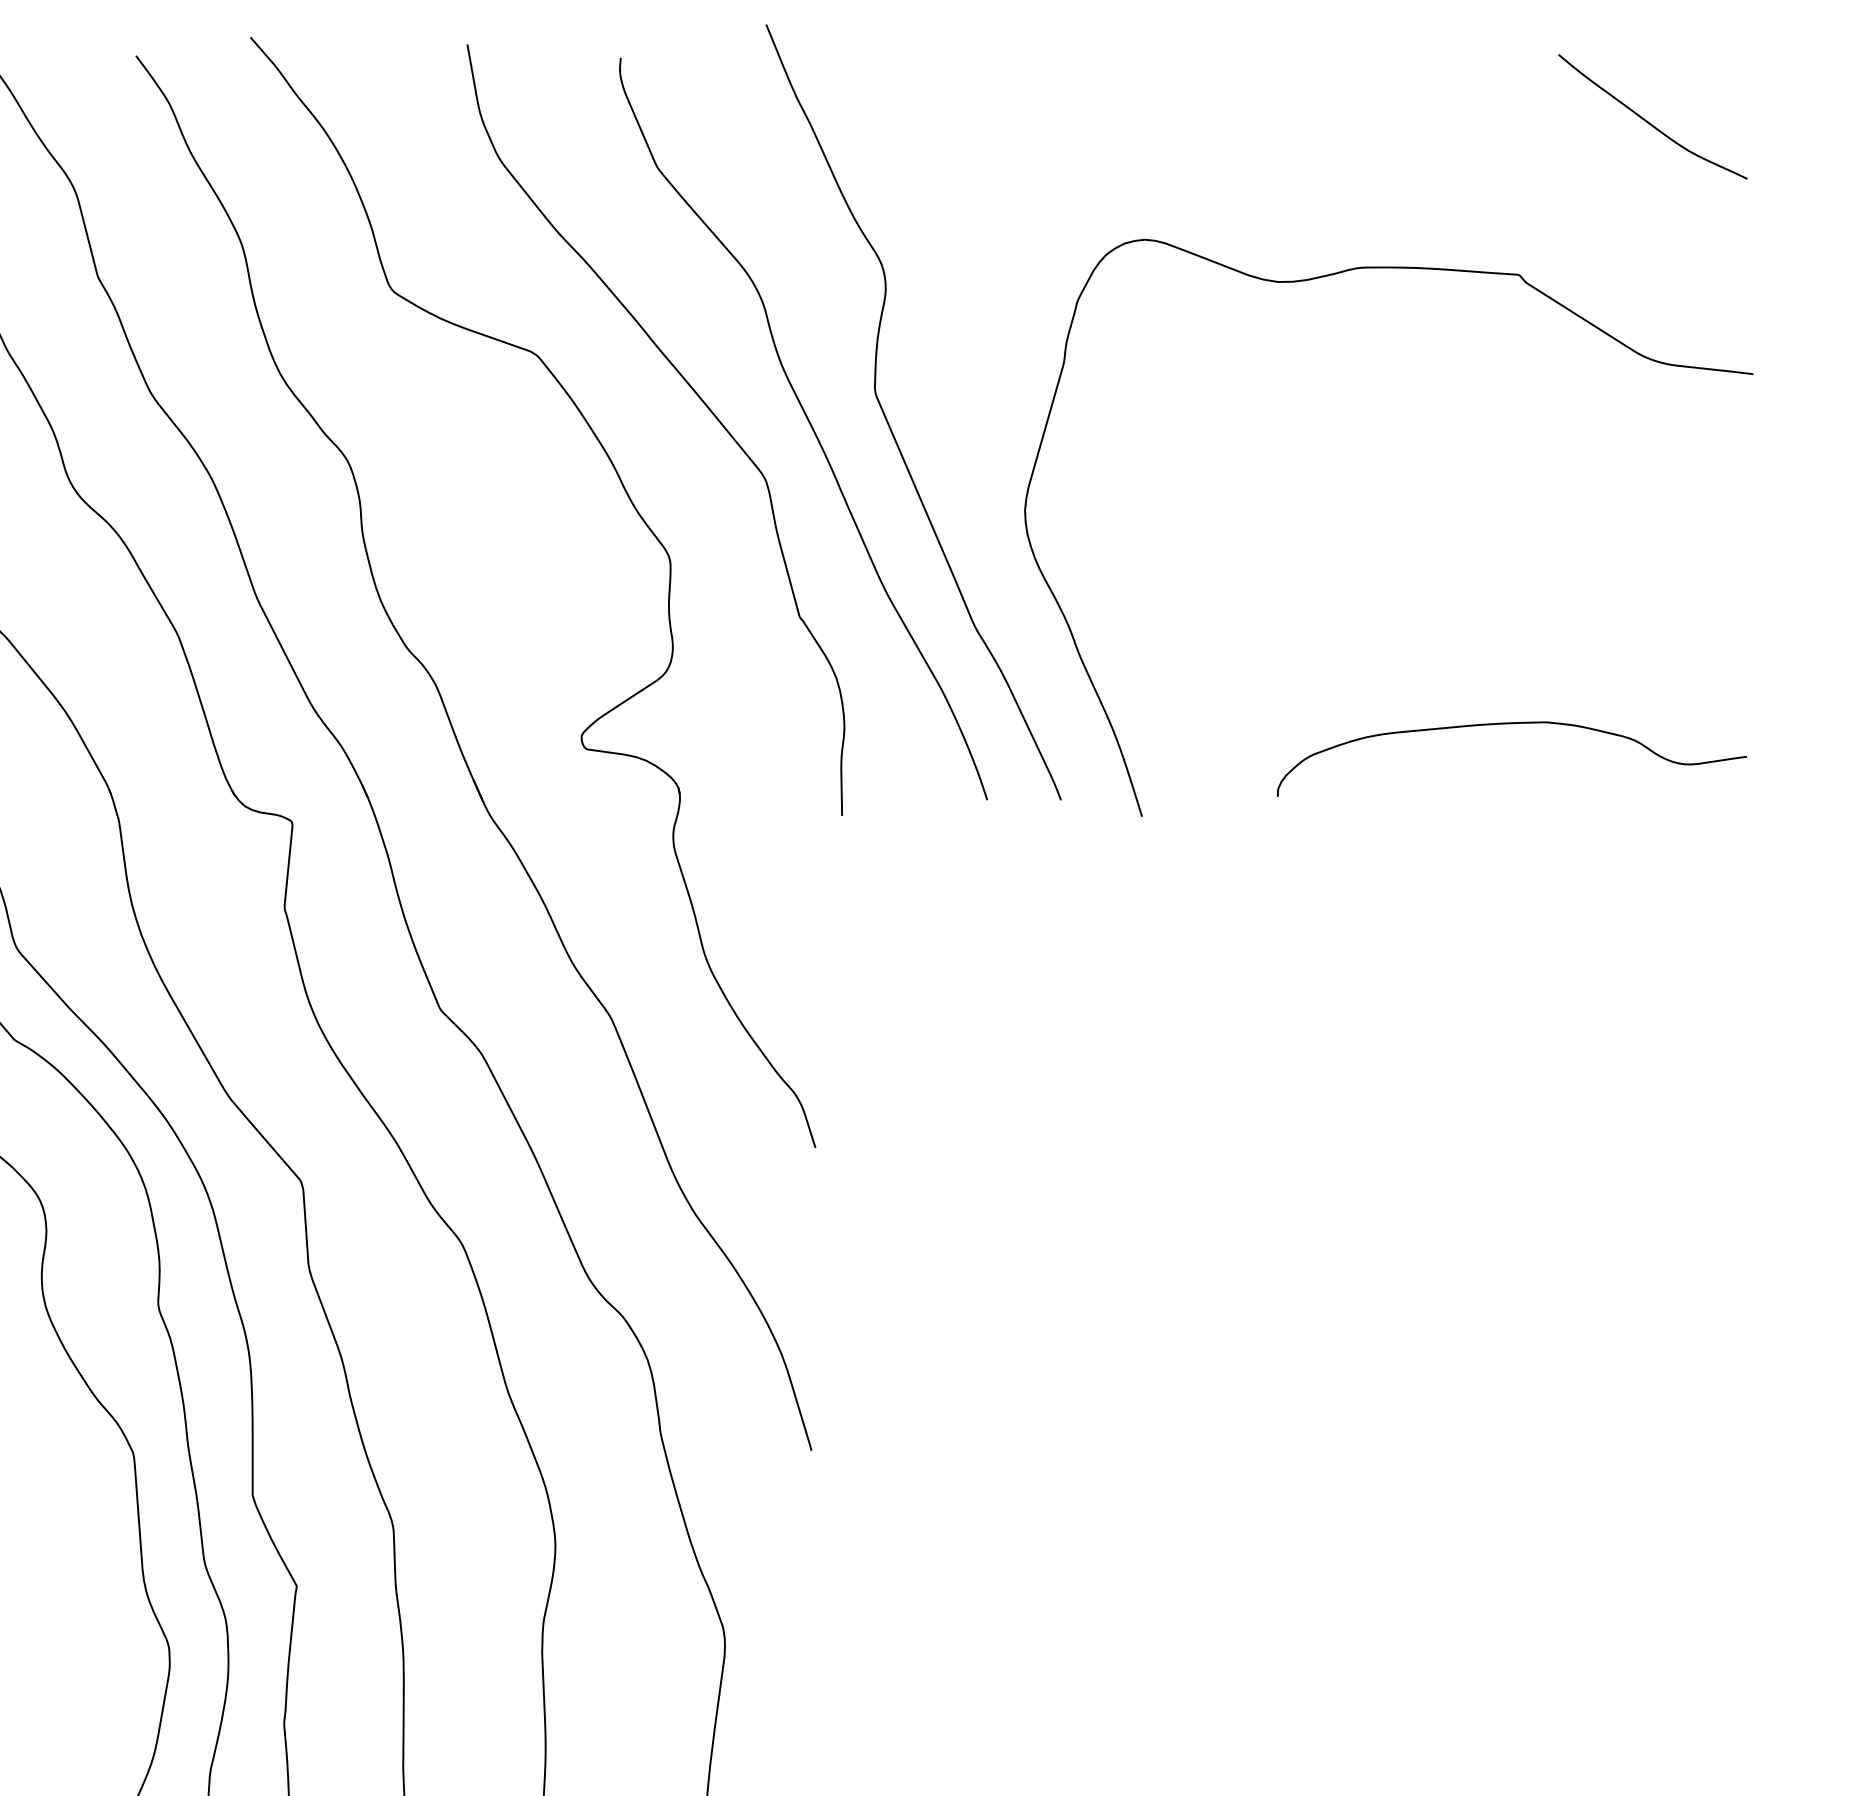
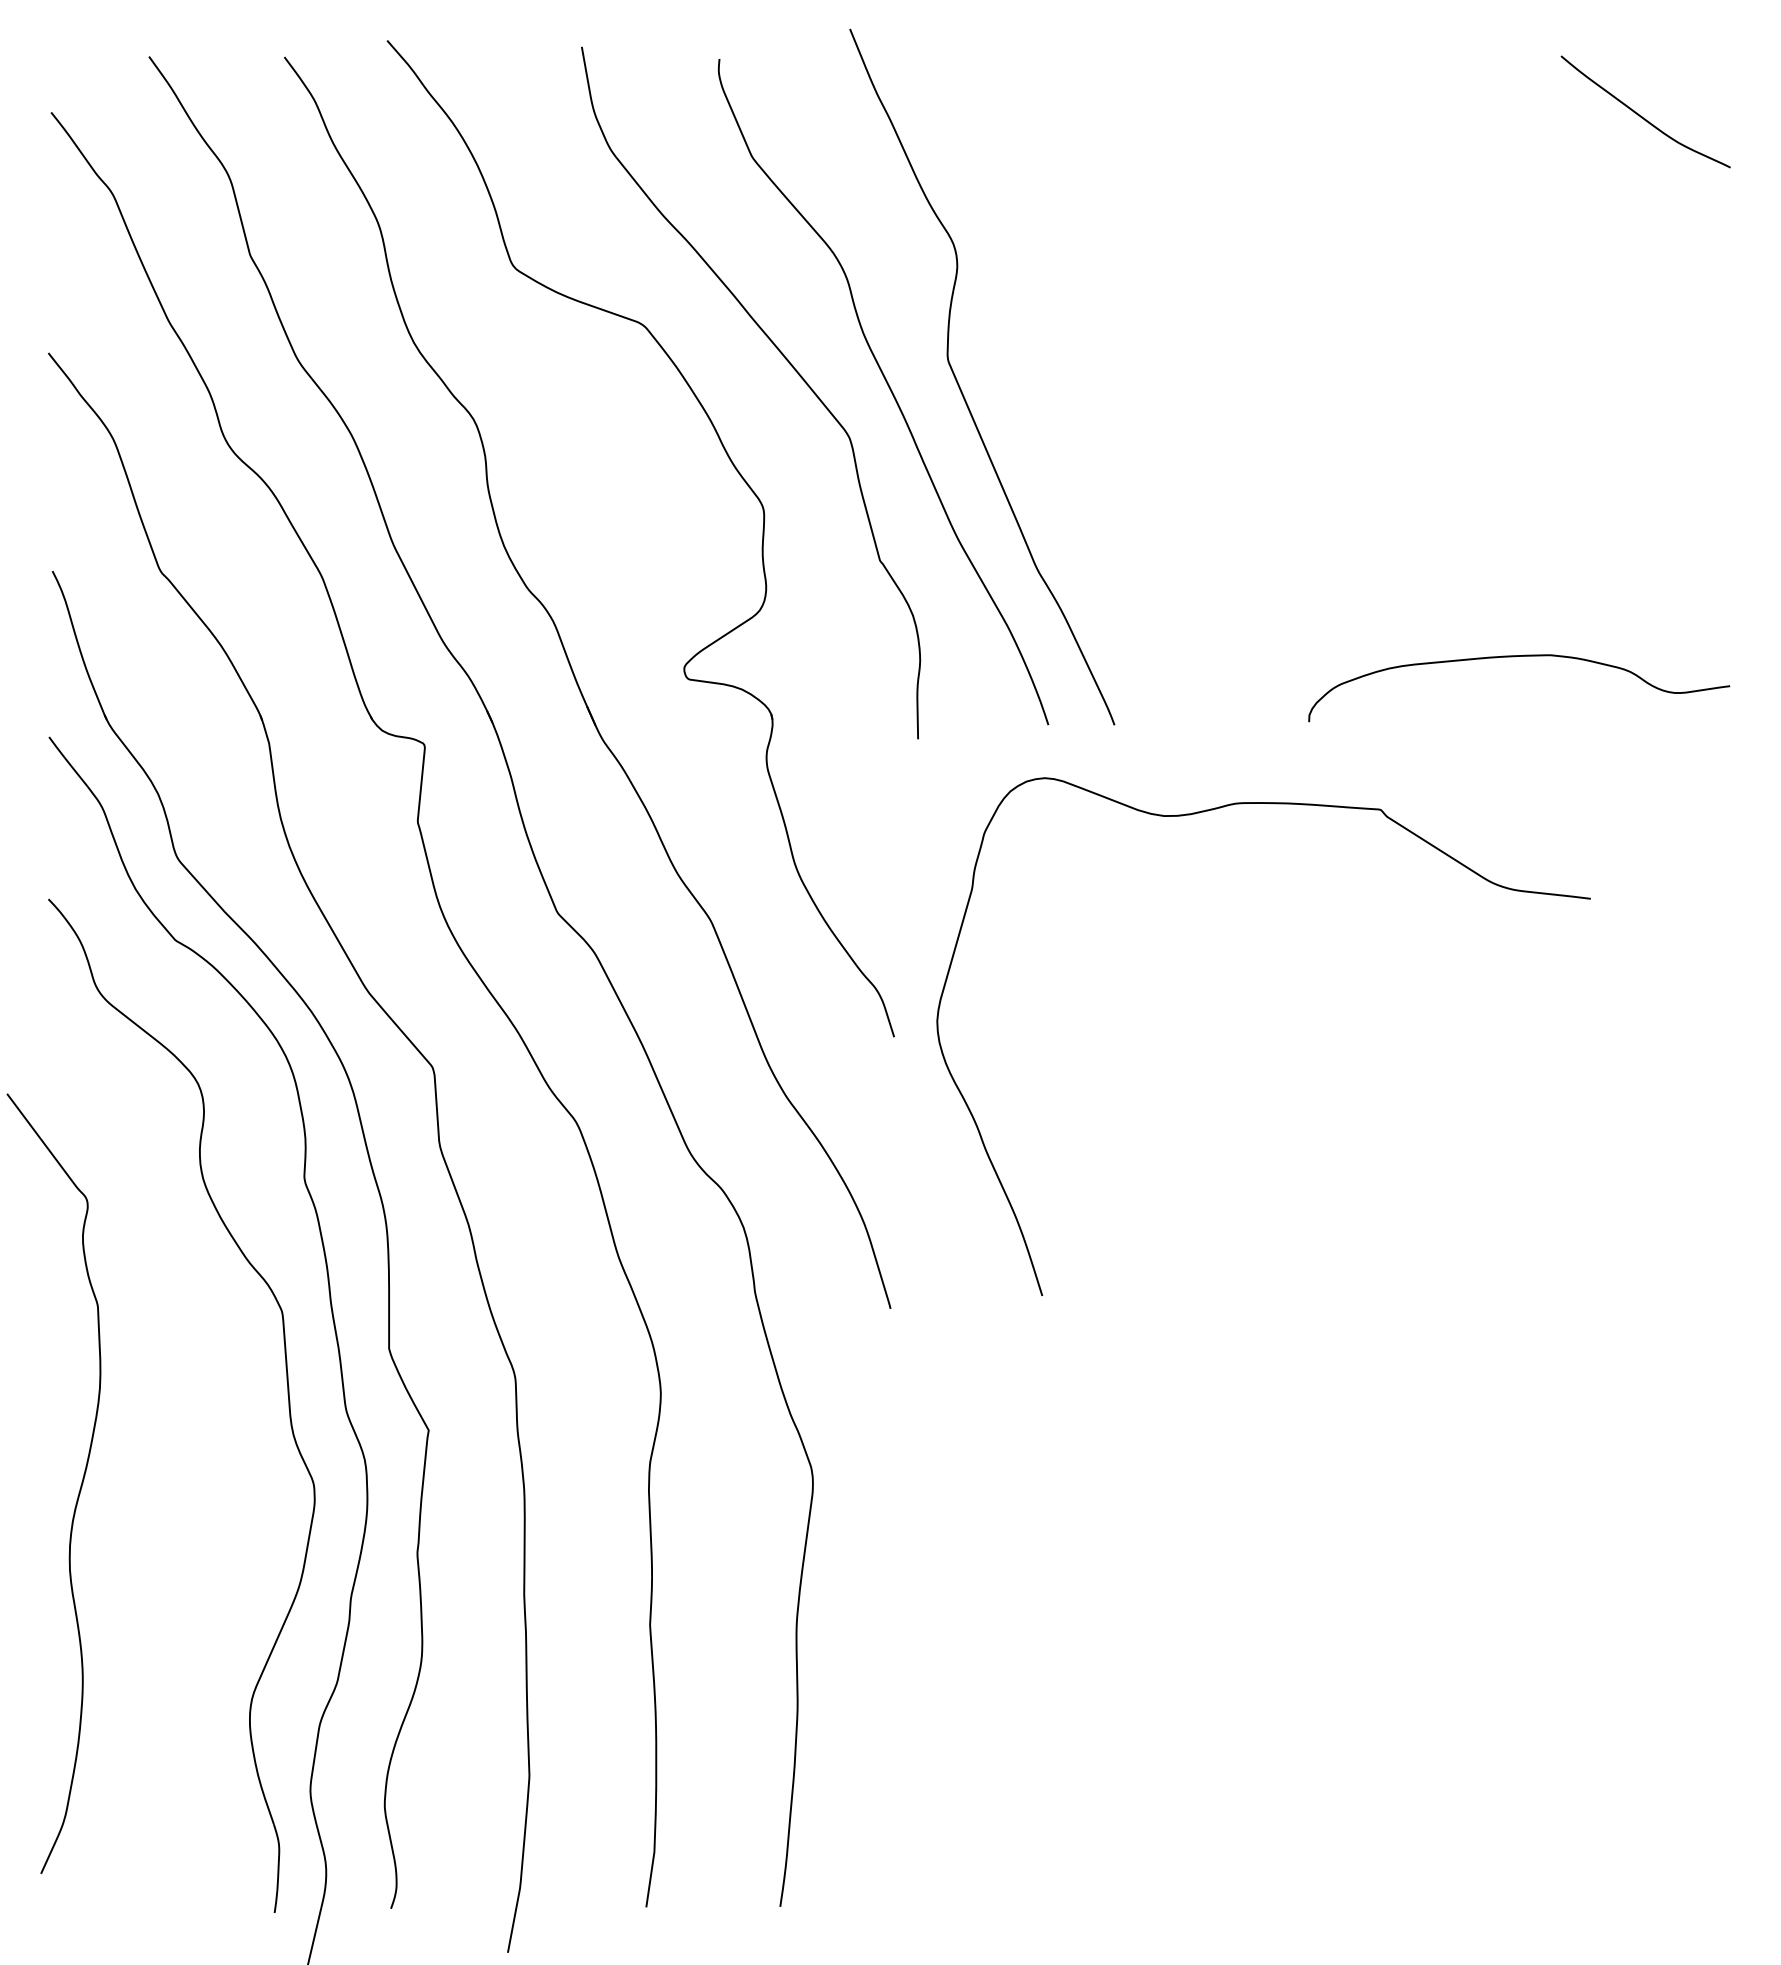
curve: (1327, 276) -> (1208, 811), moved

